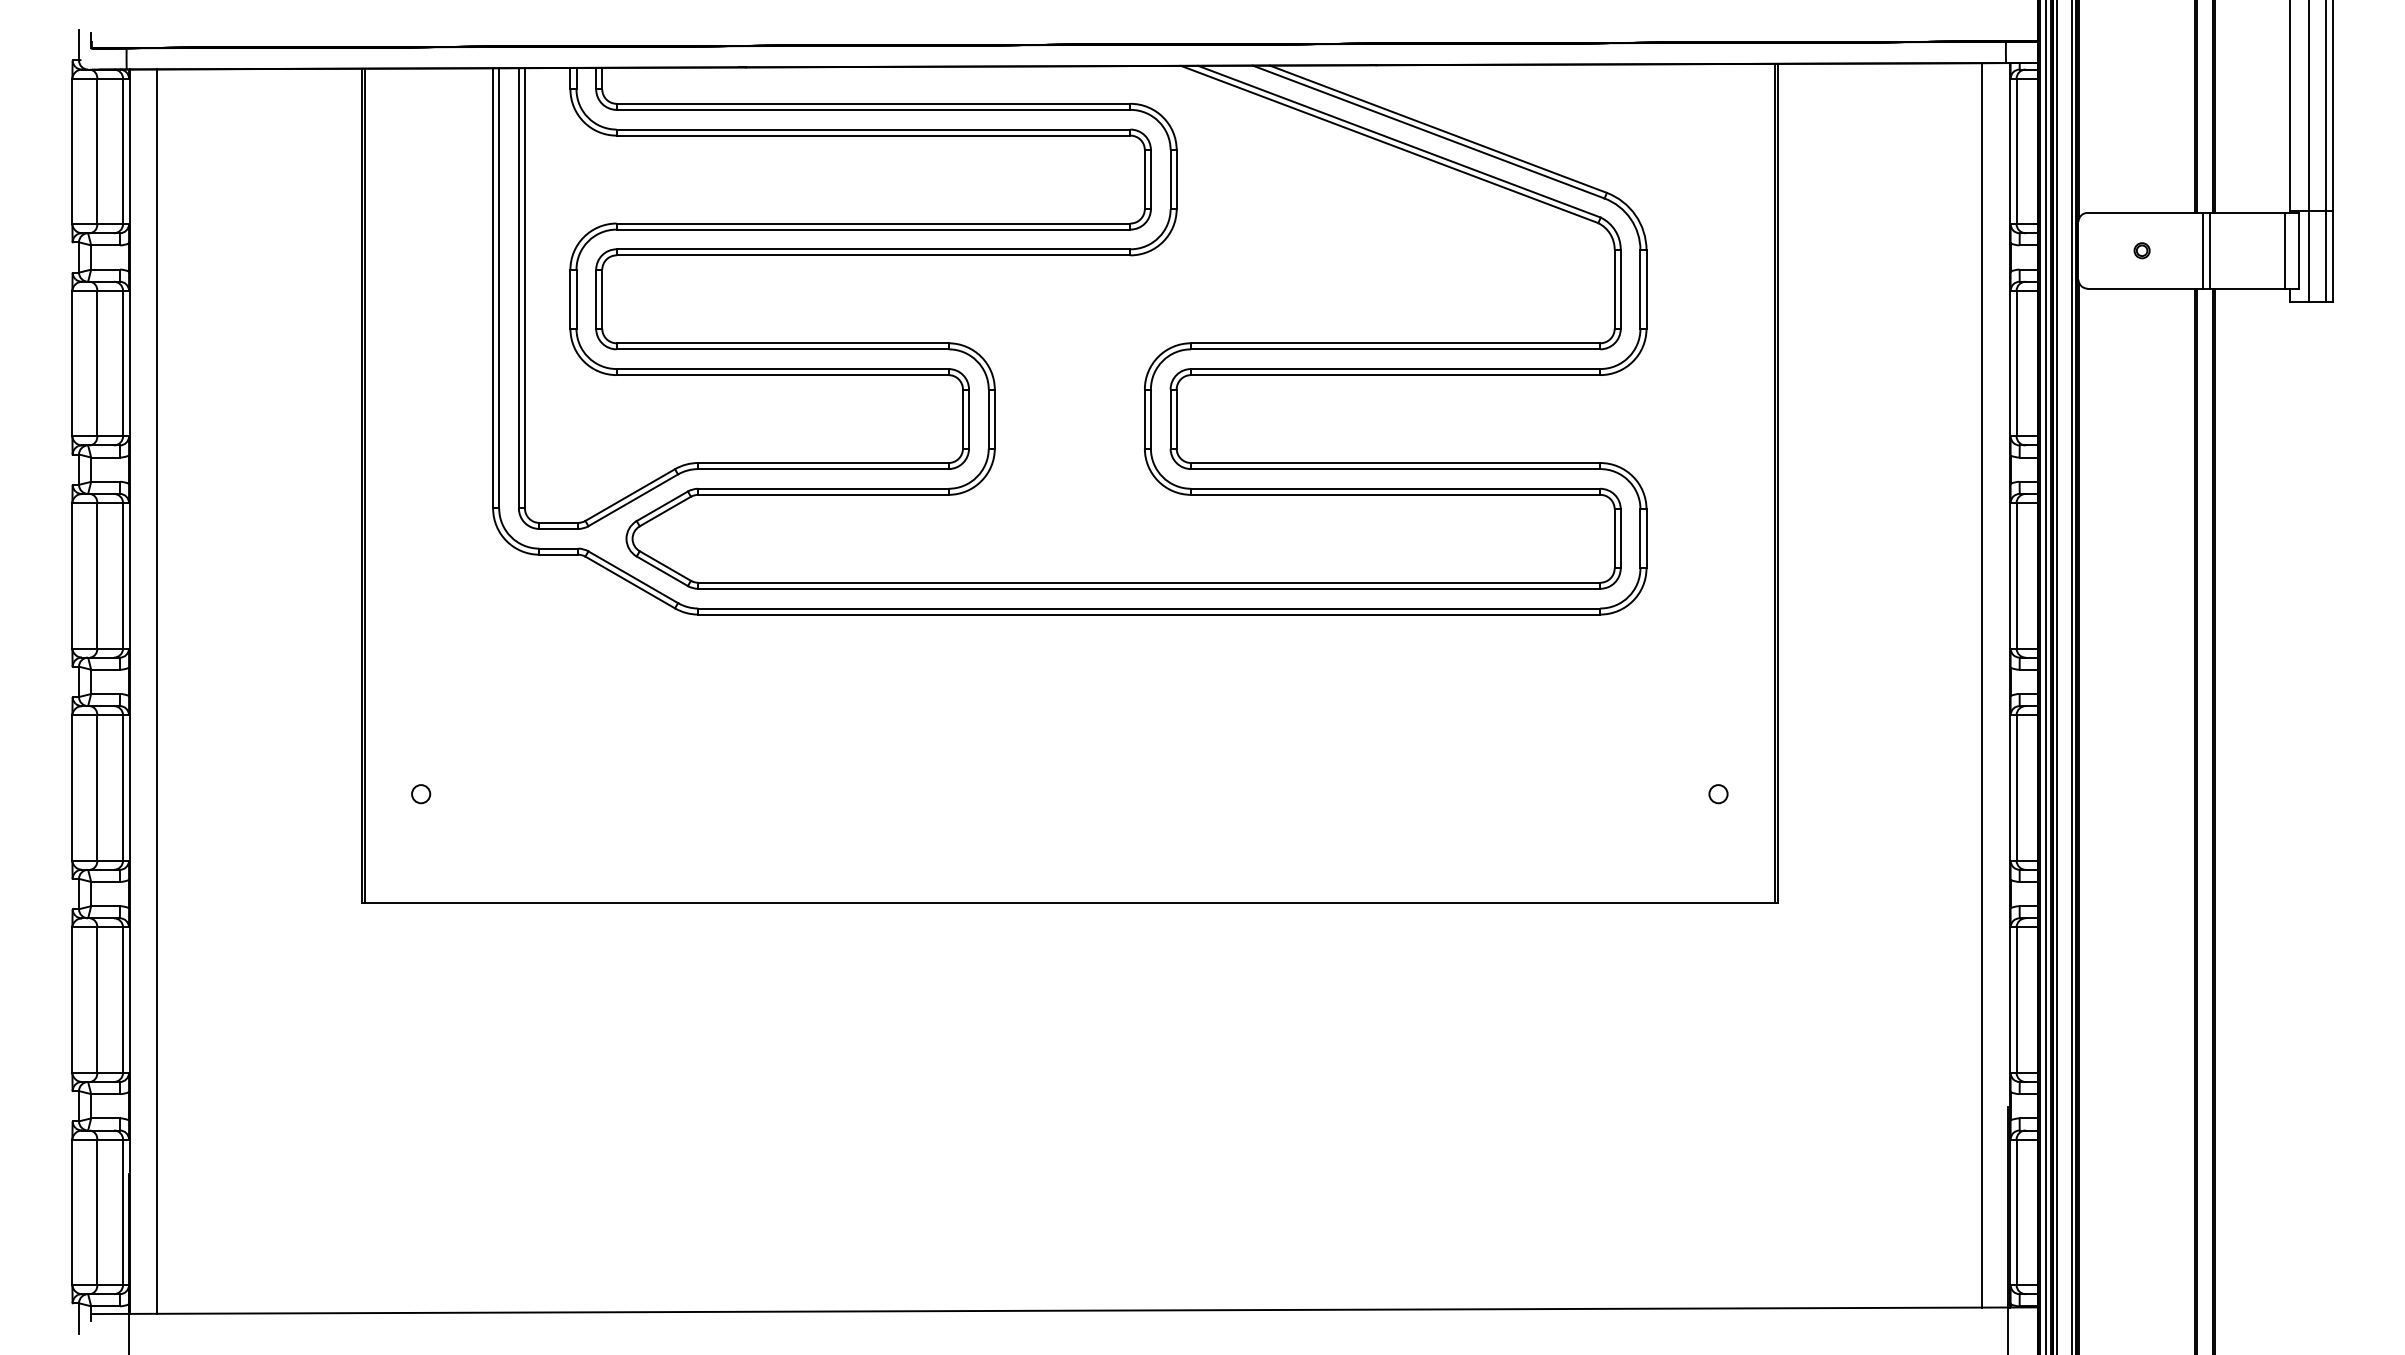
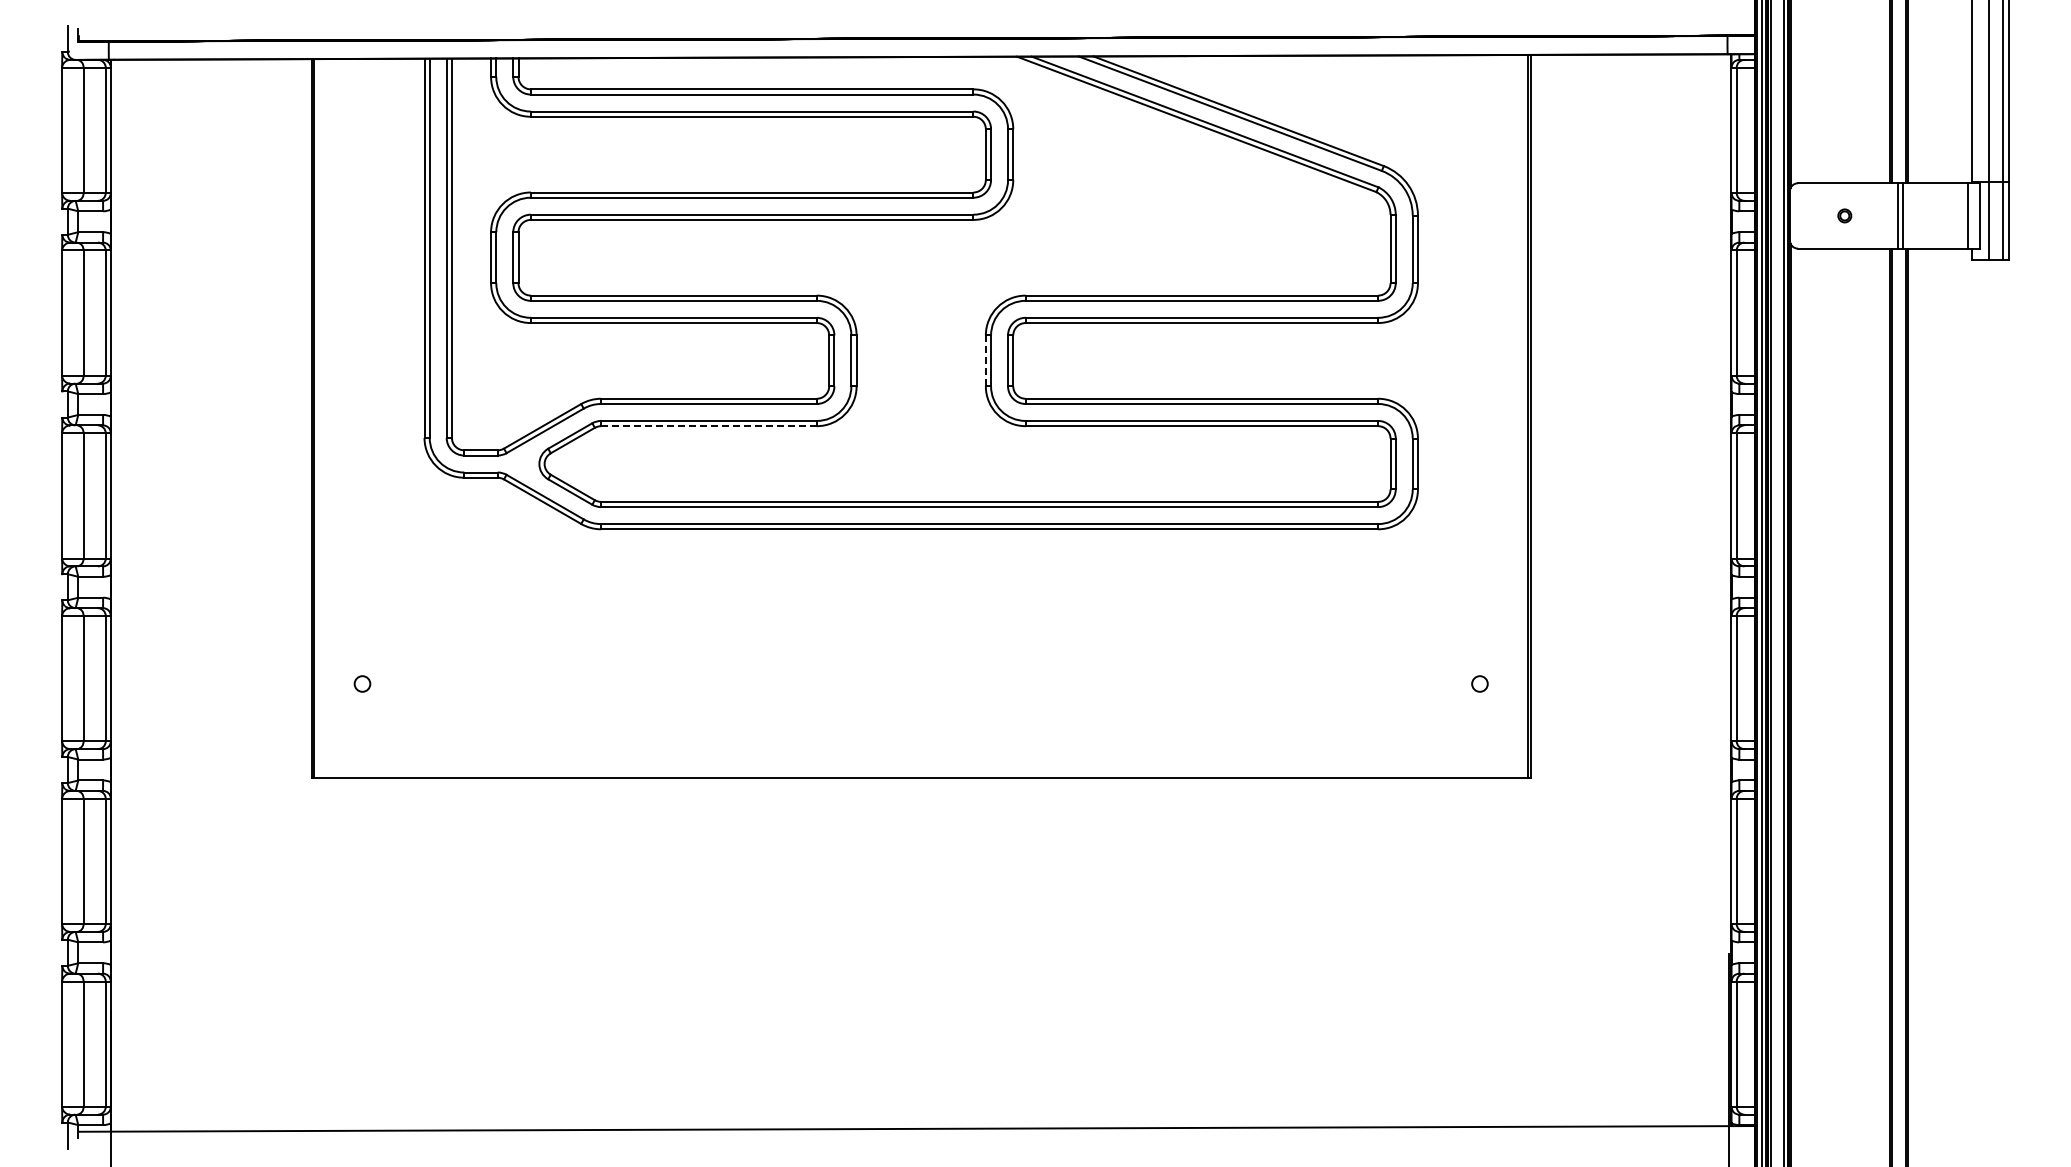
line: (1144, 418) -> (985, 360), solid -> dashed
line: (822, 495) -> (708, 426), solid -> dashed
line: (1982, 685) -> (1707, 590), removed
line: (157, 691) -> (135, 595), removed

